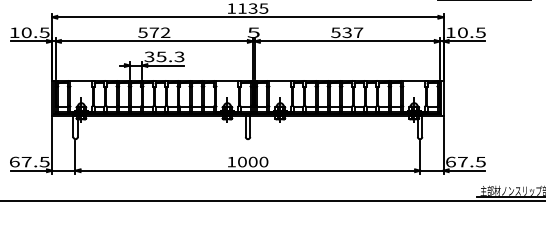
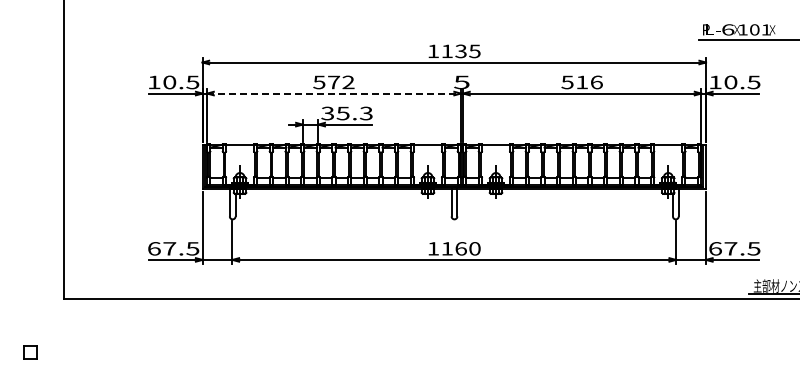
text: (352, 32) -> (589, 82), 537 -> 516
line: (154, 41) -> (334, 93), solid -> dashed
text: (247, 161) -> (453, 248), 1000 -> 1160

